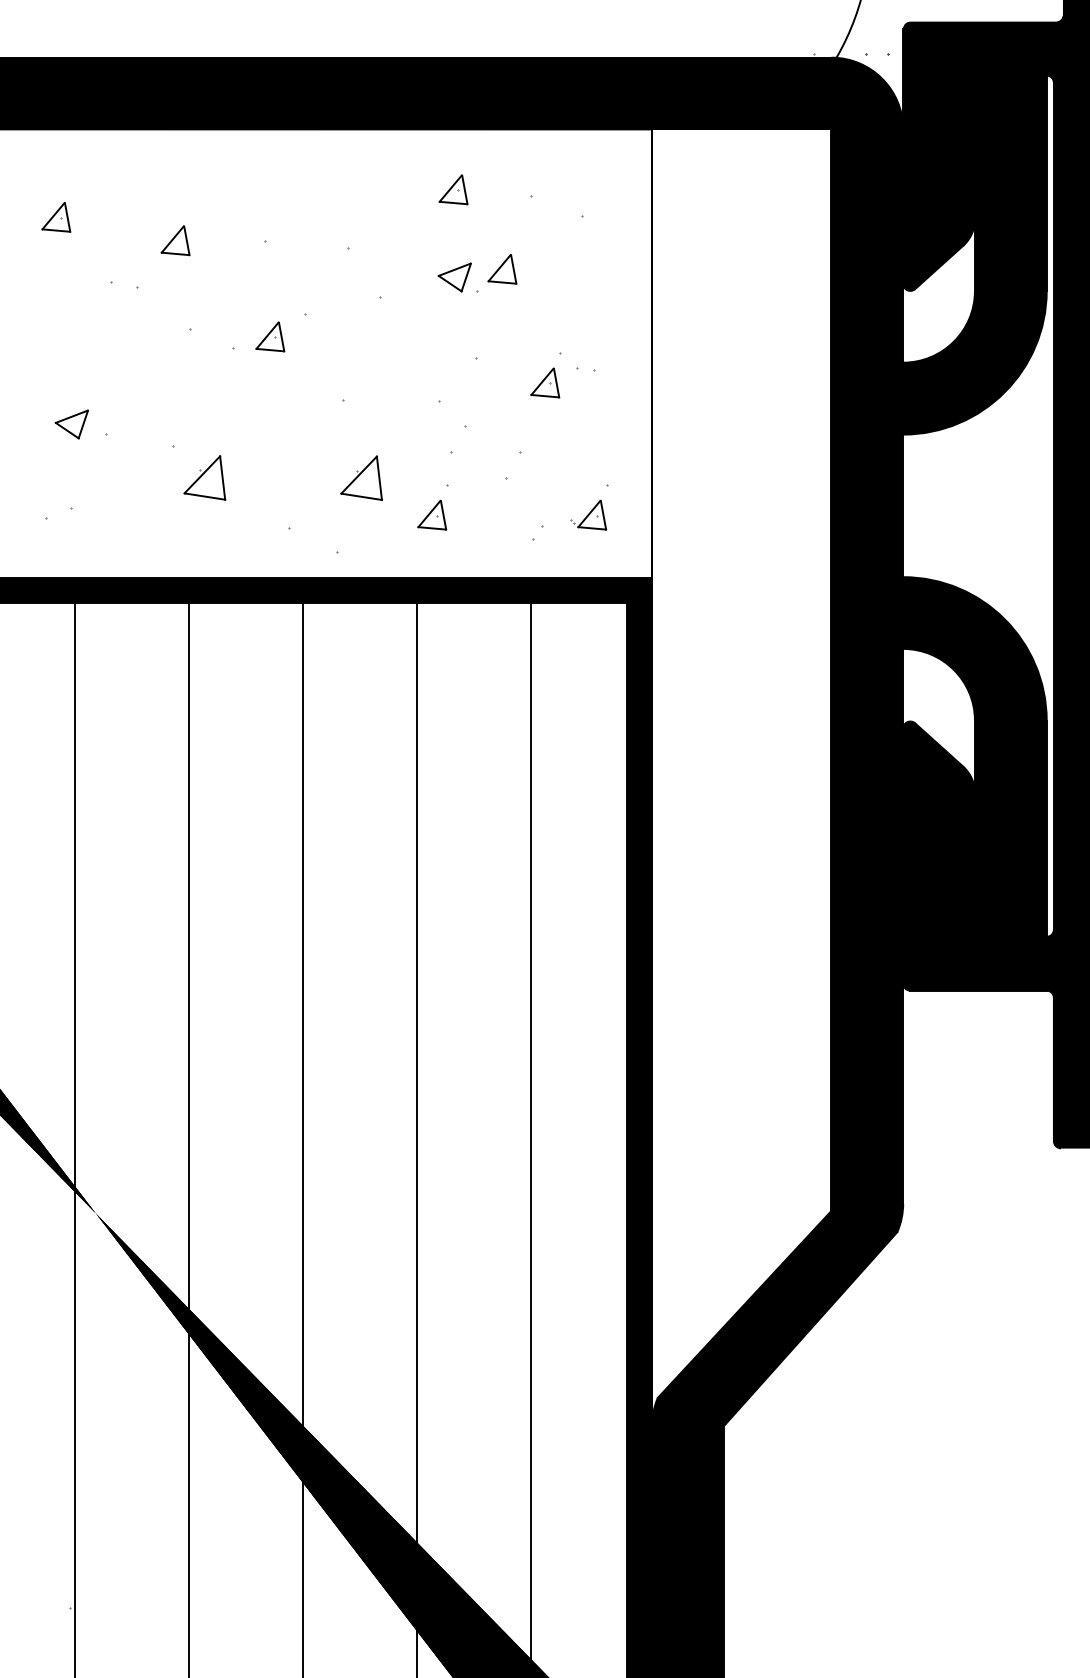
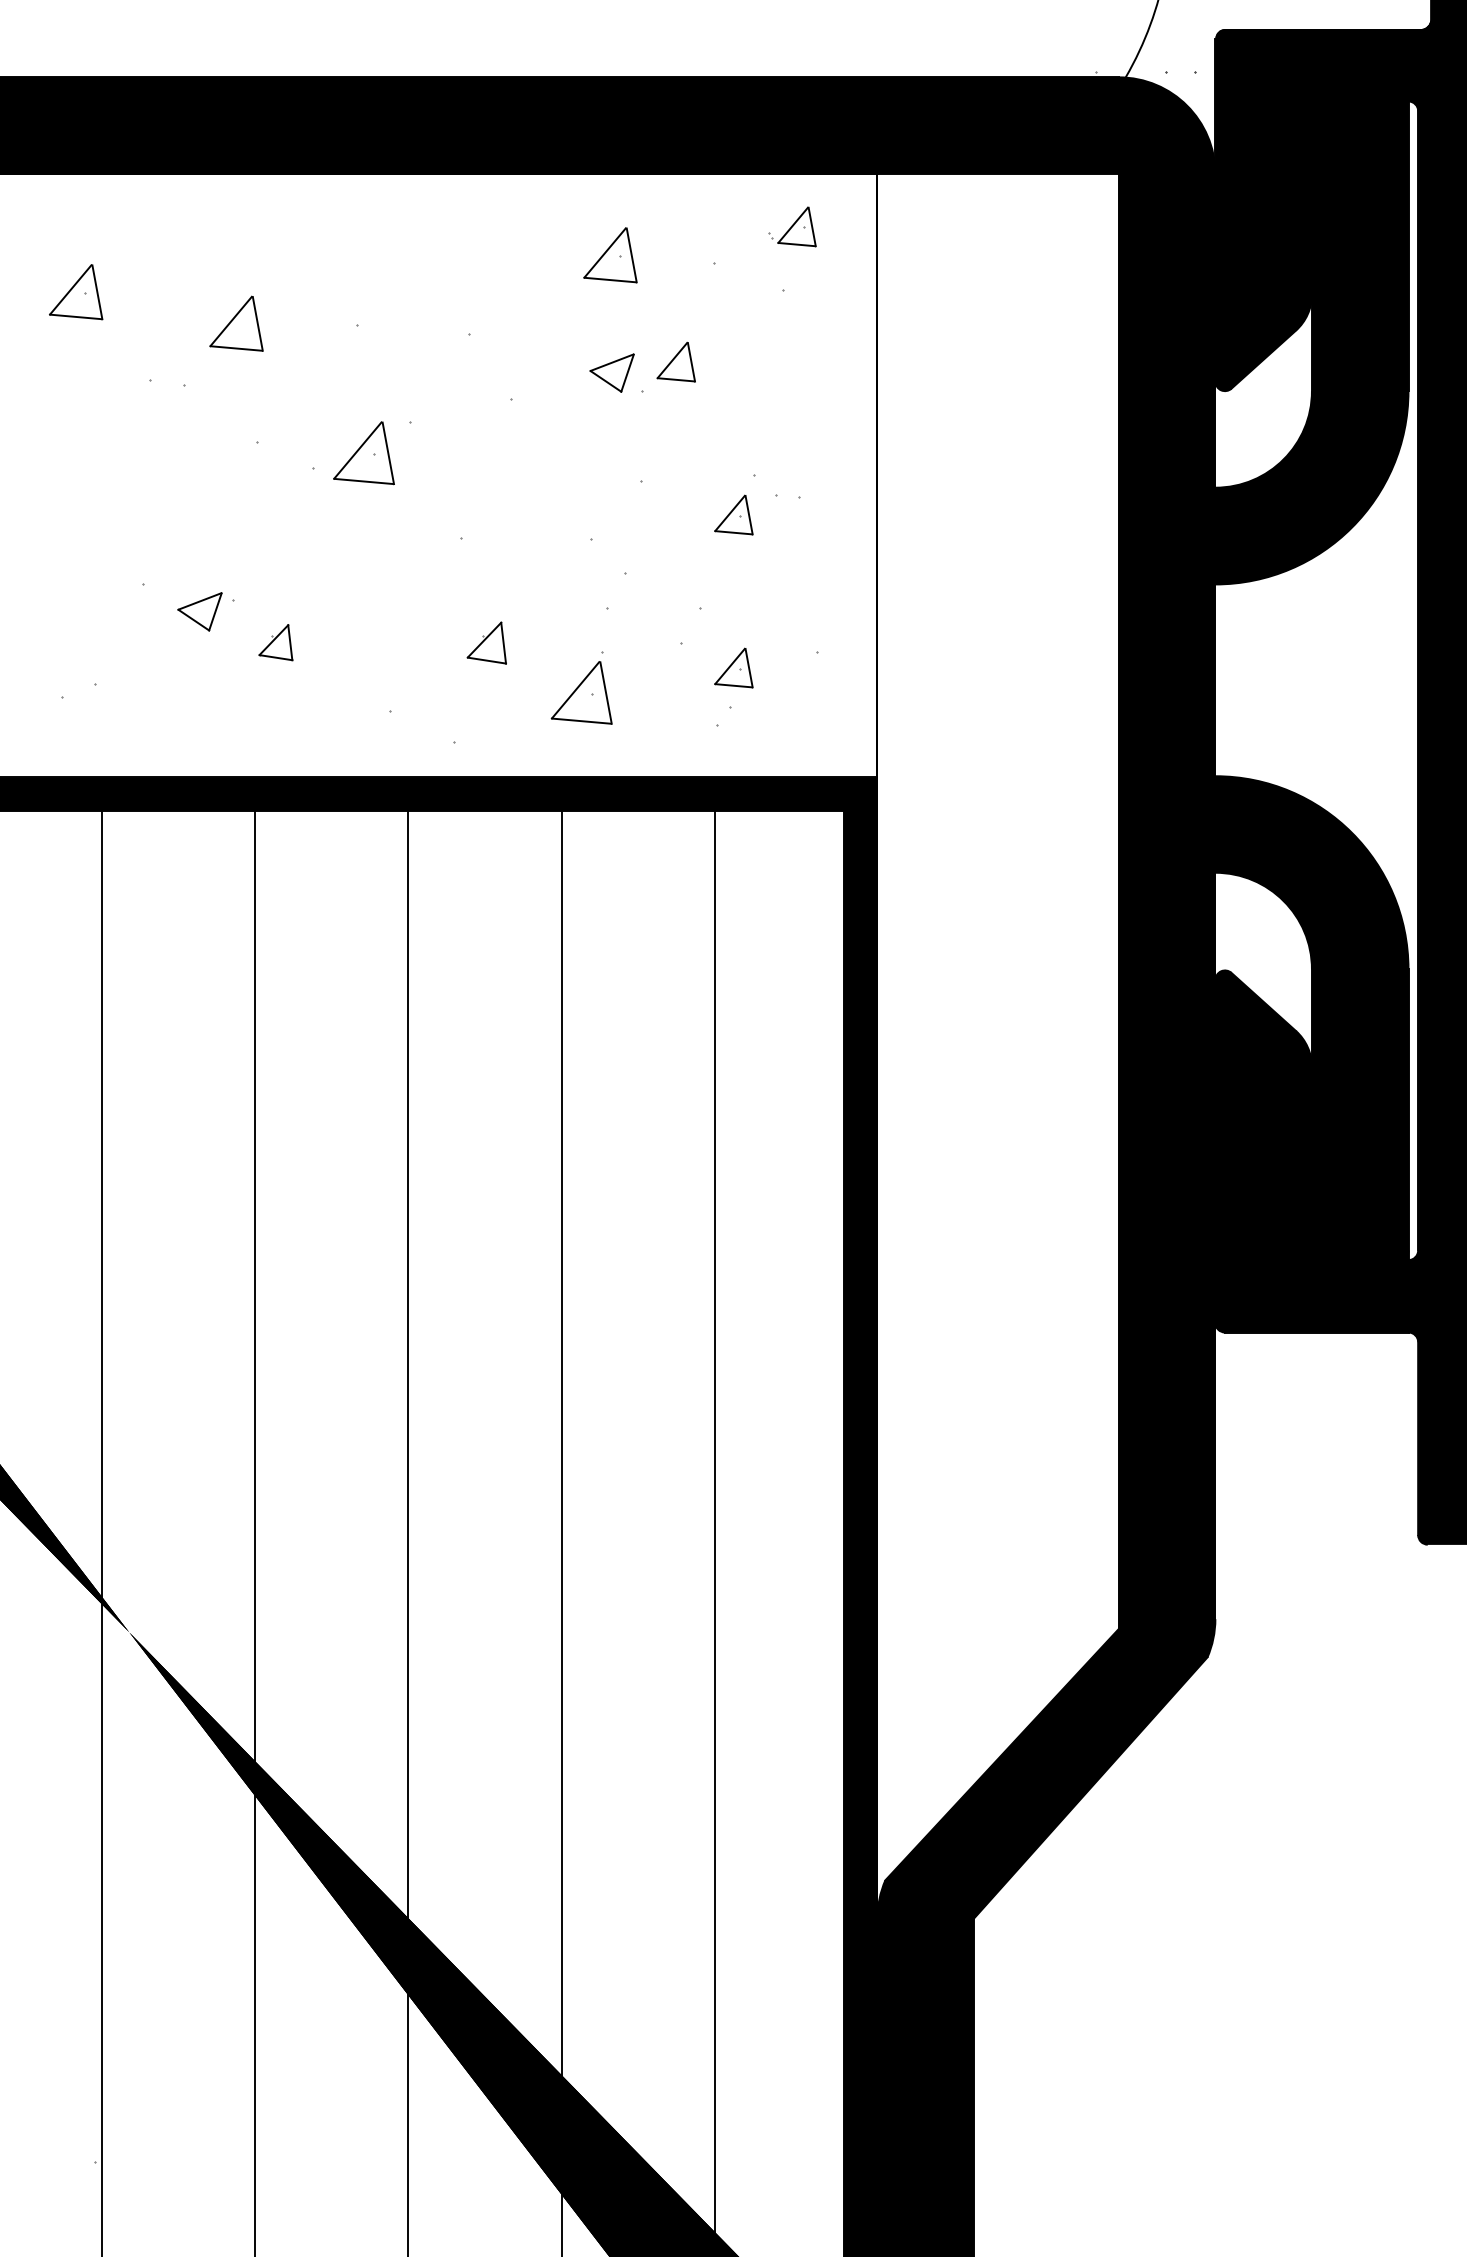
part: (453, 189) -> (610, 254), size x1.4
part: (55, 217) -> (75, 292), size x1.4
part: (175, 240) -> (236, 323), size x1.4
part: (269, 336) -> (363, 452), size x1.6
part: (71, 424) -> (199, 611), moved
part: (204, 477) -> (275, 642), size x0.6
part: (361, 477) -> (486, 642), size x0.7
part: (545, 496) -> (733, 667), added
part: (432, 514) -> (581, 692), size x1.6
part: (588, 514) -> (792, 226), moved

